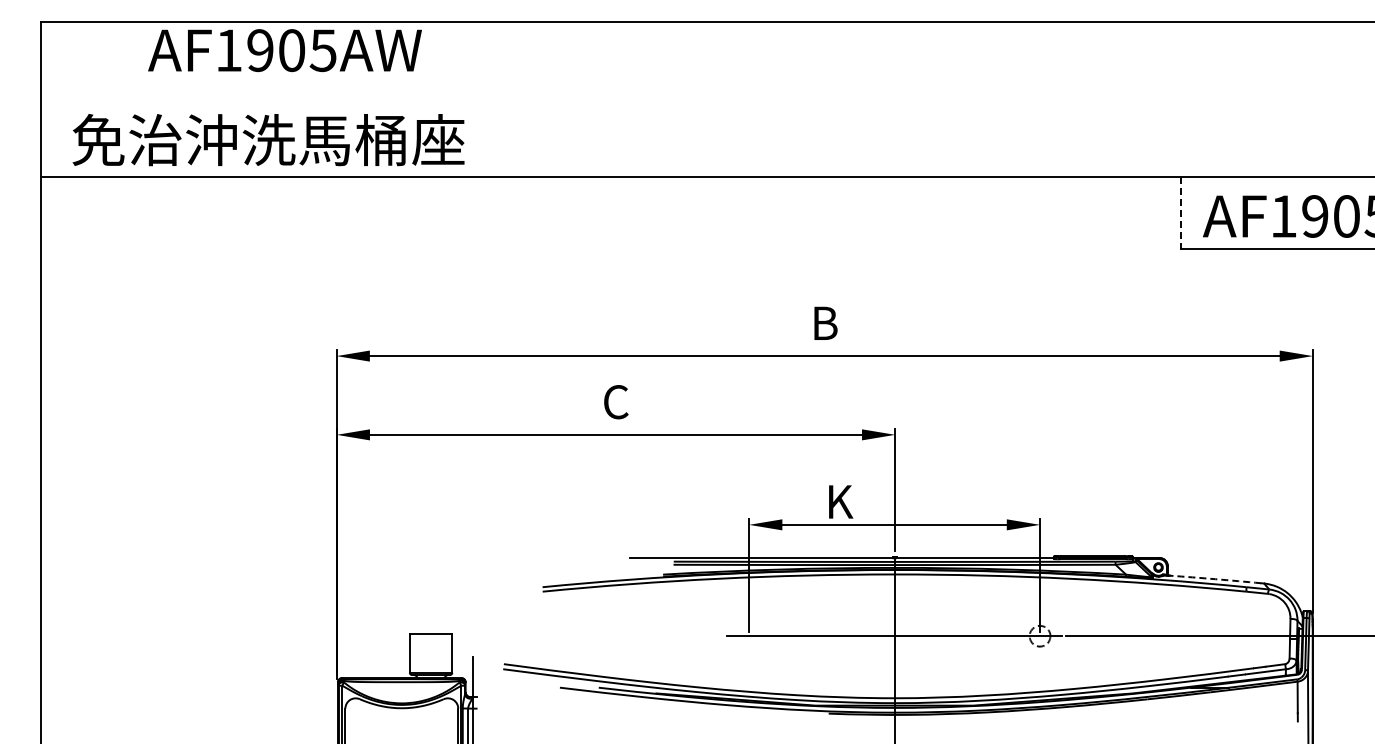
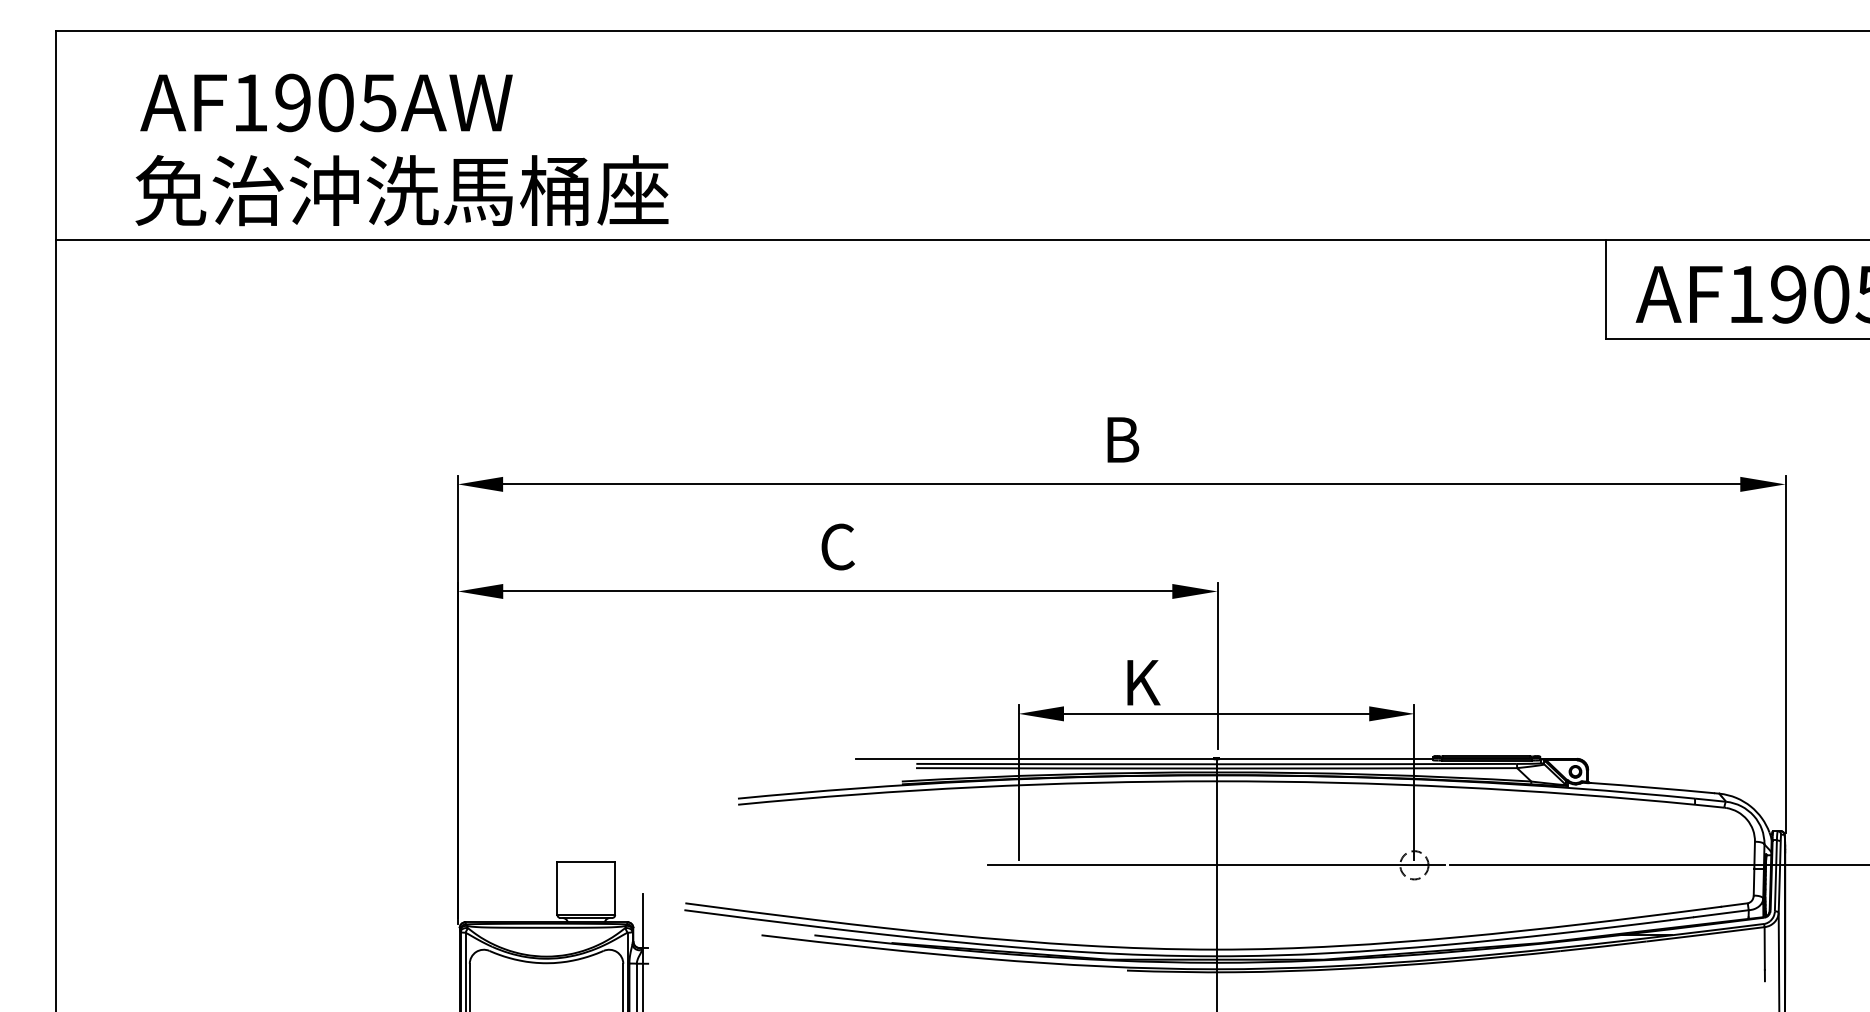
text: (284, 50) -> (325, 102), moved
text: (268, 140) -> (401, 191), moved
line: (1180, 213) -> (1605, 290), dashed -> solid
arc: (1215, 579) -> (1652, 788), dashed -> solid

